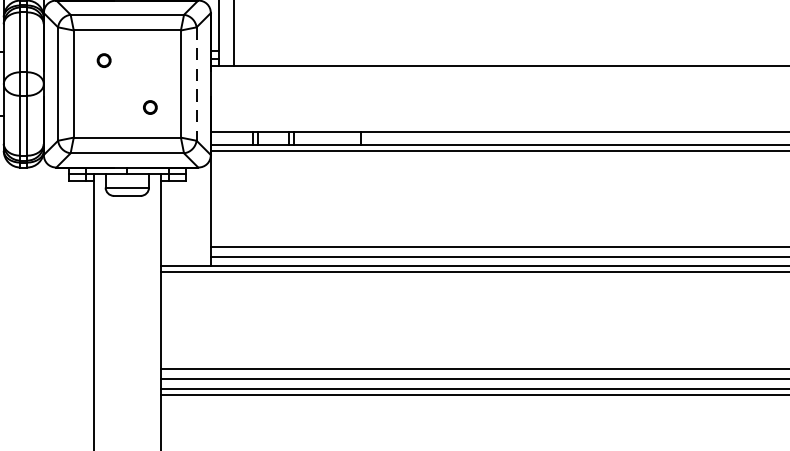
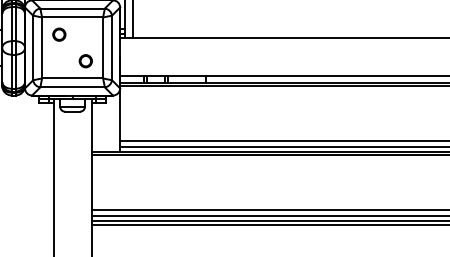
circle: (104, 60) -> (59, 34), size x1.67
line: (197, 84) -> (112, 48), dashed -> solid
circle: (149, 107) -> (85, 61), size x1.67

